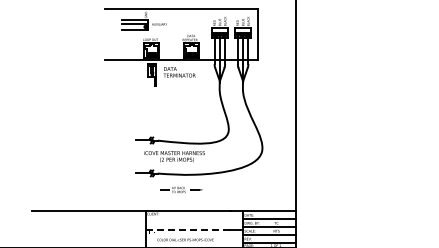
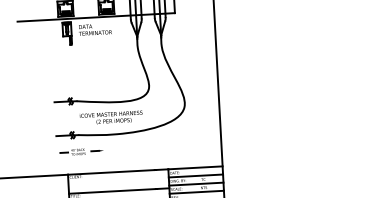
text: (174, 156) -> (111, 117), moved
part: (181, 189) -> (81, 151), moved
line: (188, 229) -> (113, 190), dashed -> solid

